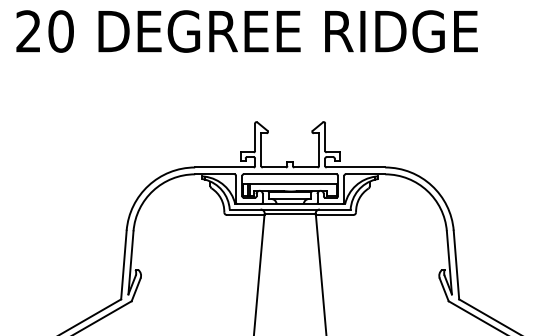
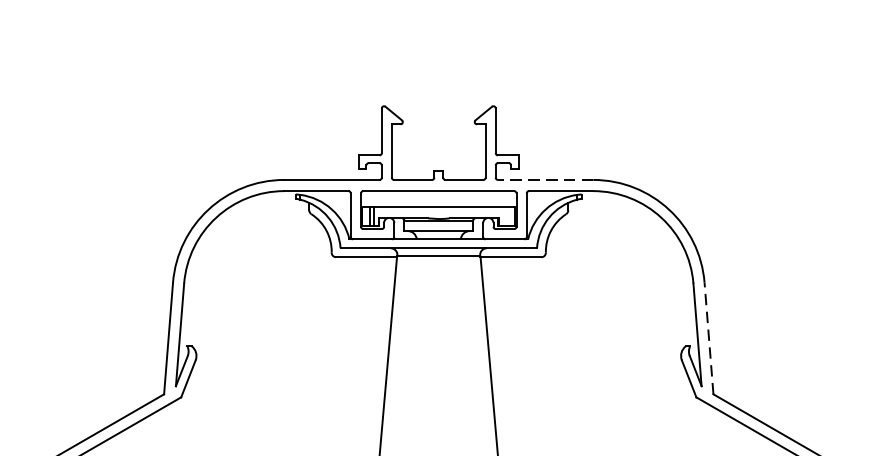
line: (355, 167) -> (544, 179), solid -> dashed
line: (456, 264) -> (709, 337), solid -> dashed

